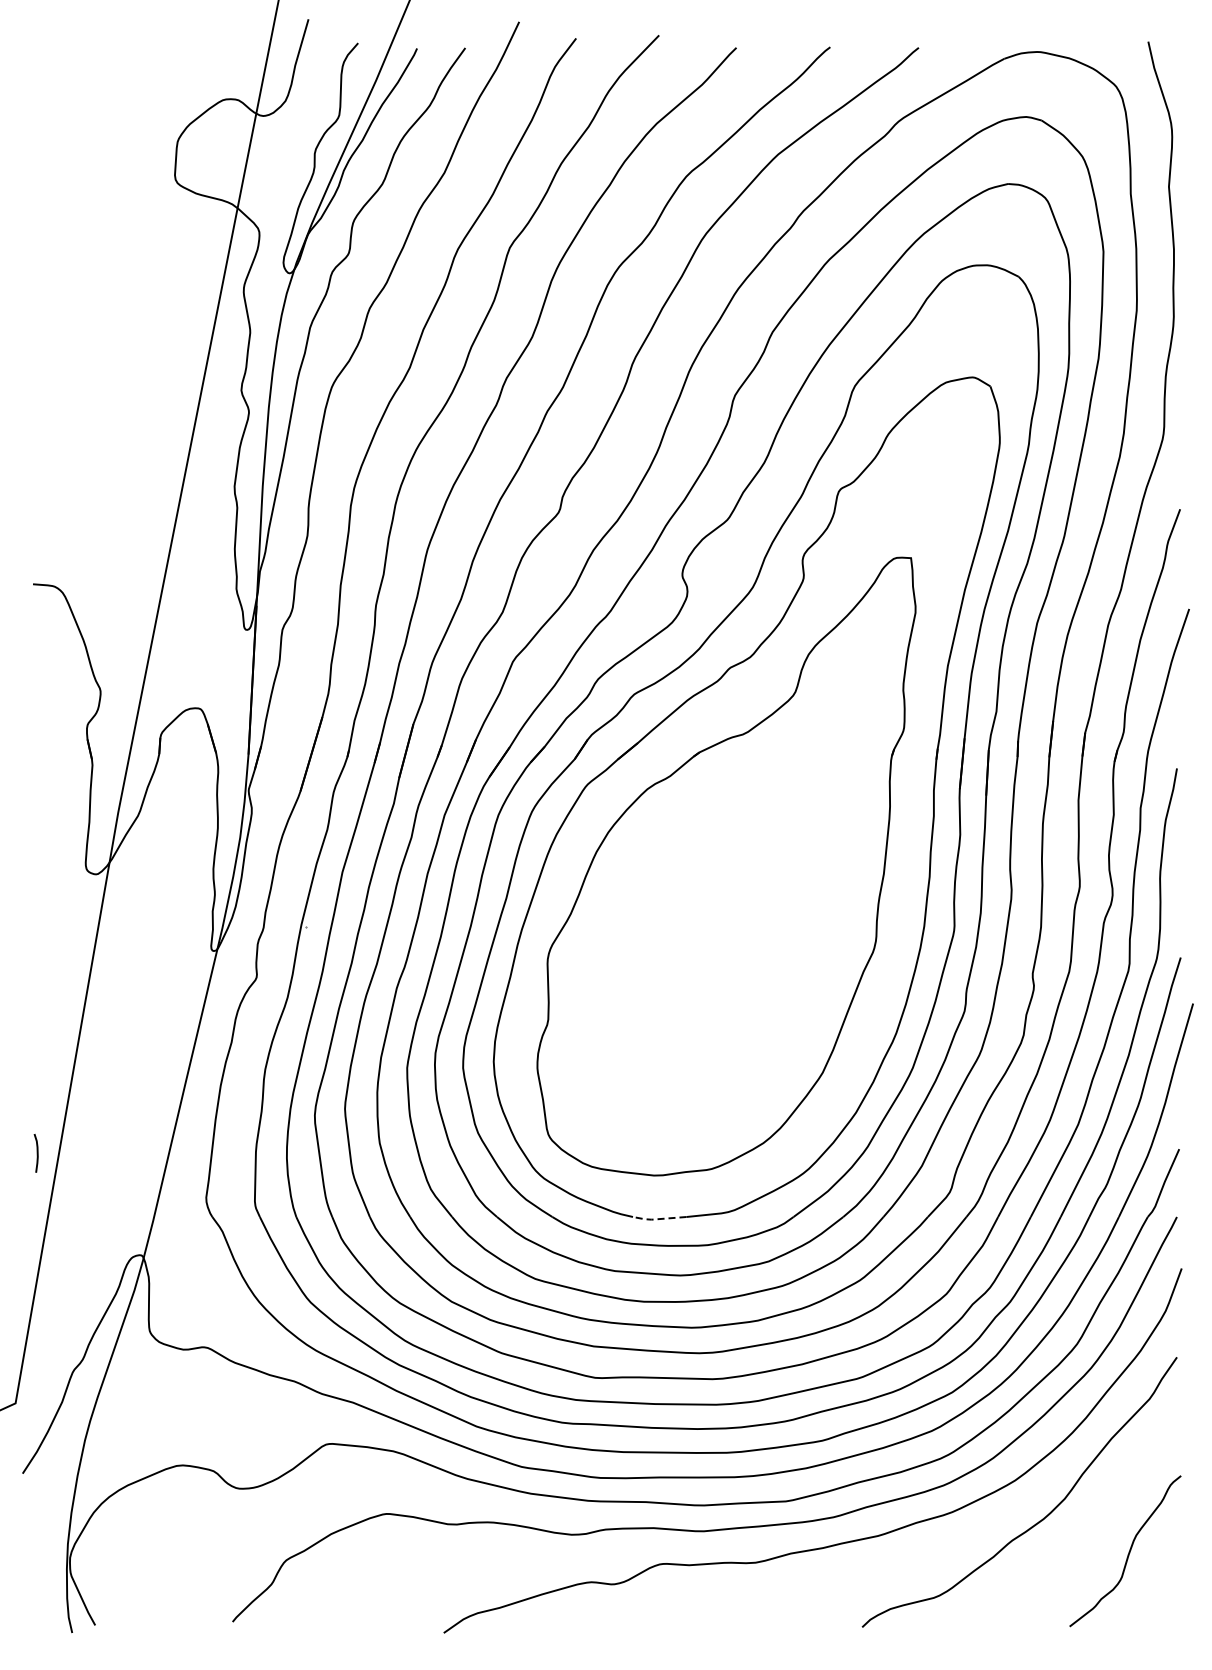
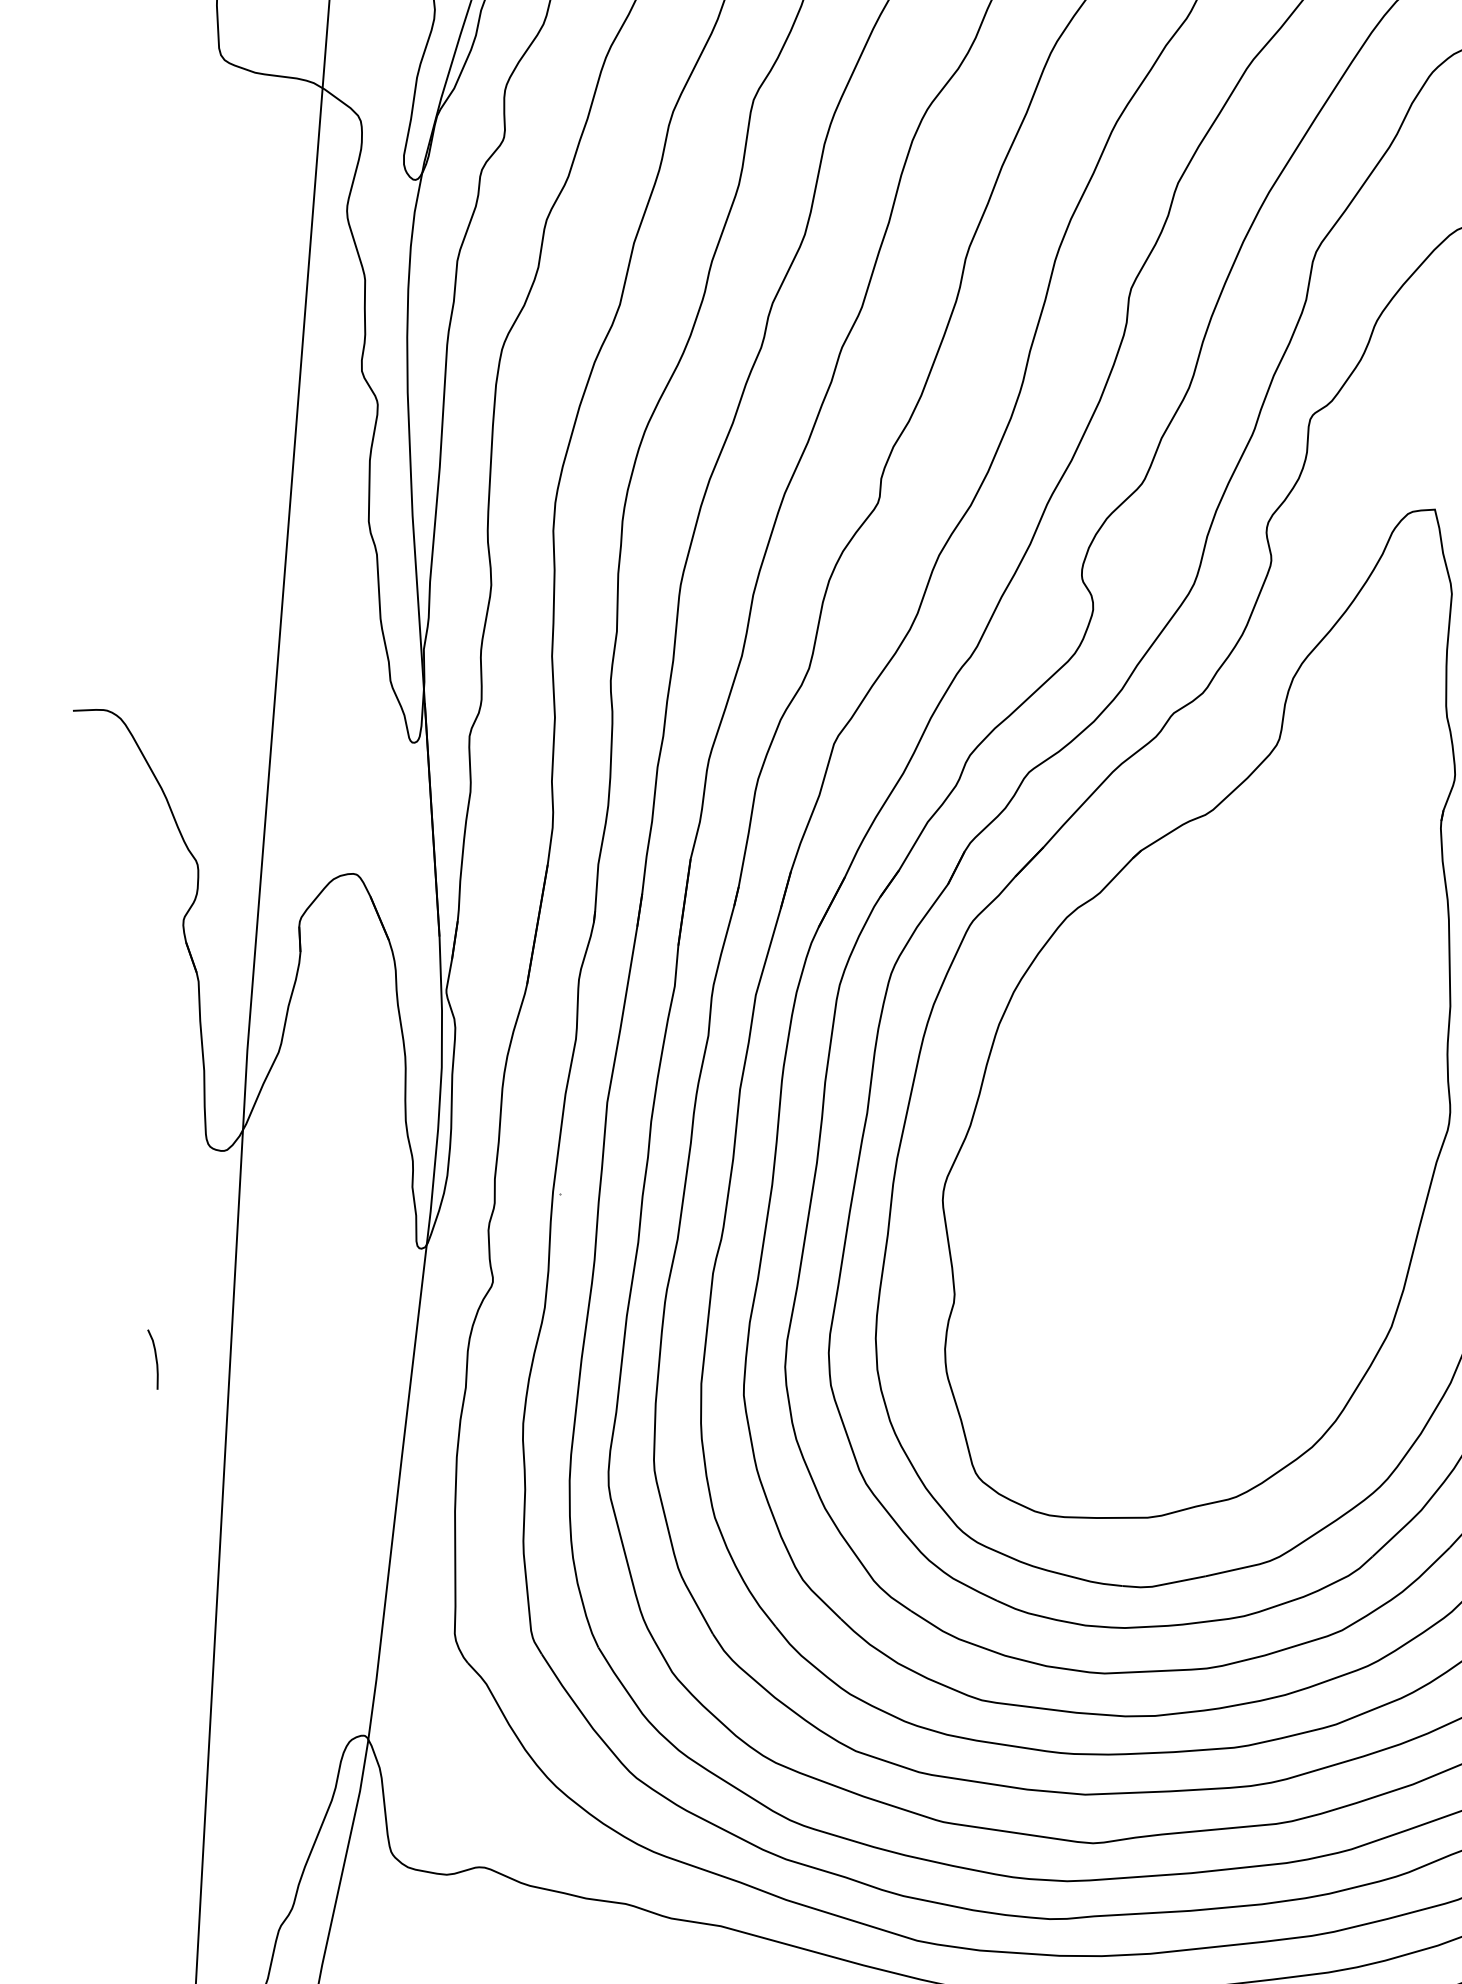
curve: (36, 1153) -> (154, 1359), moved
line: (657, 1219) -> (1161, 1585), dashed -> solid

